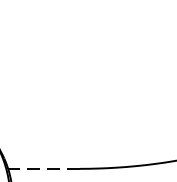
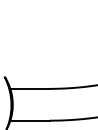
line: (43, 168) -> (29, 88), dashed -> solid

